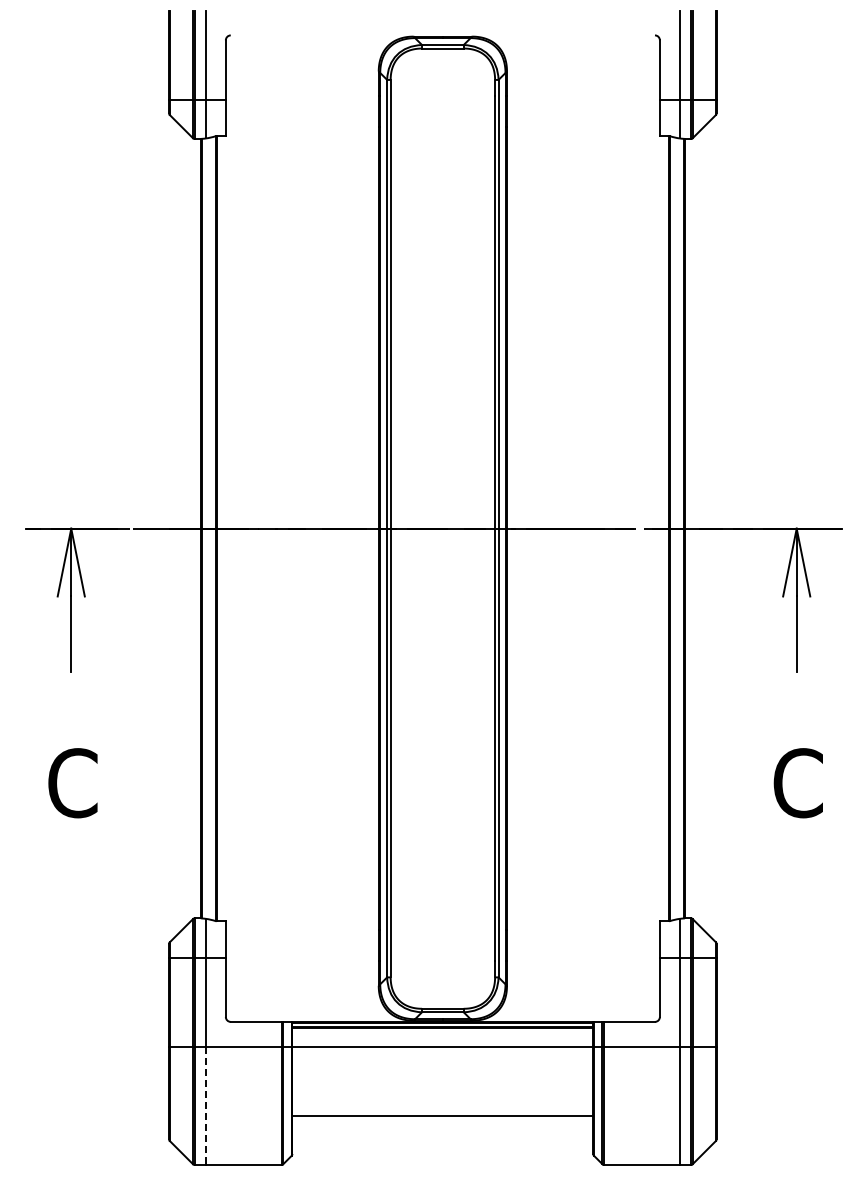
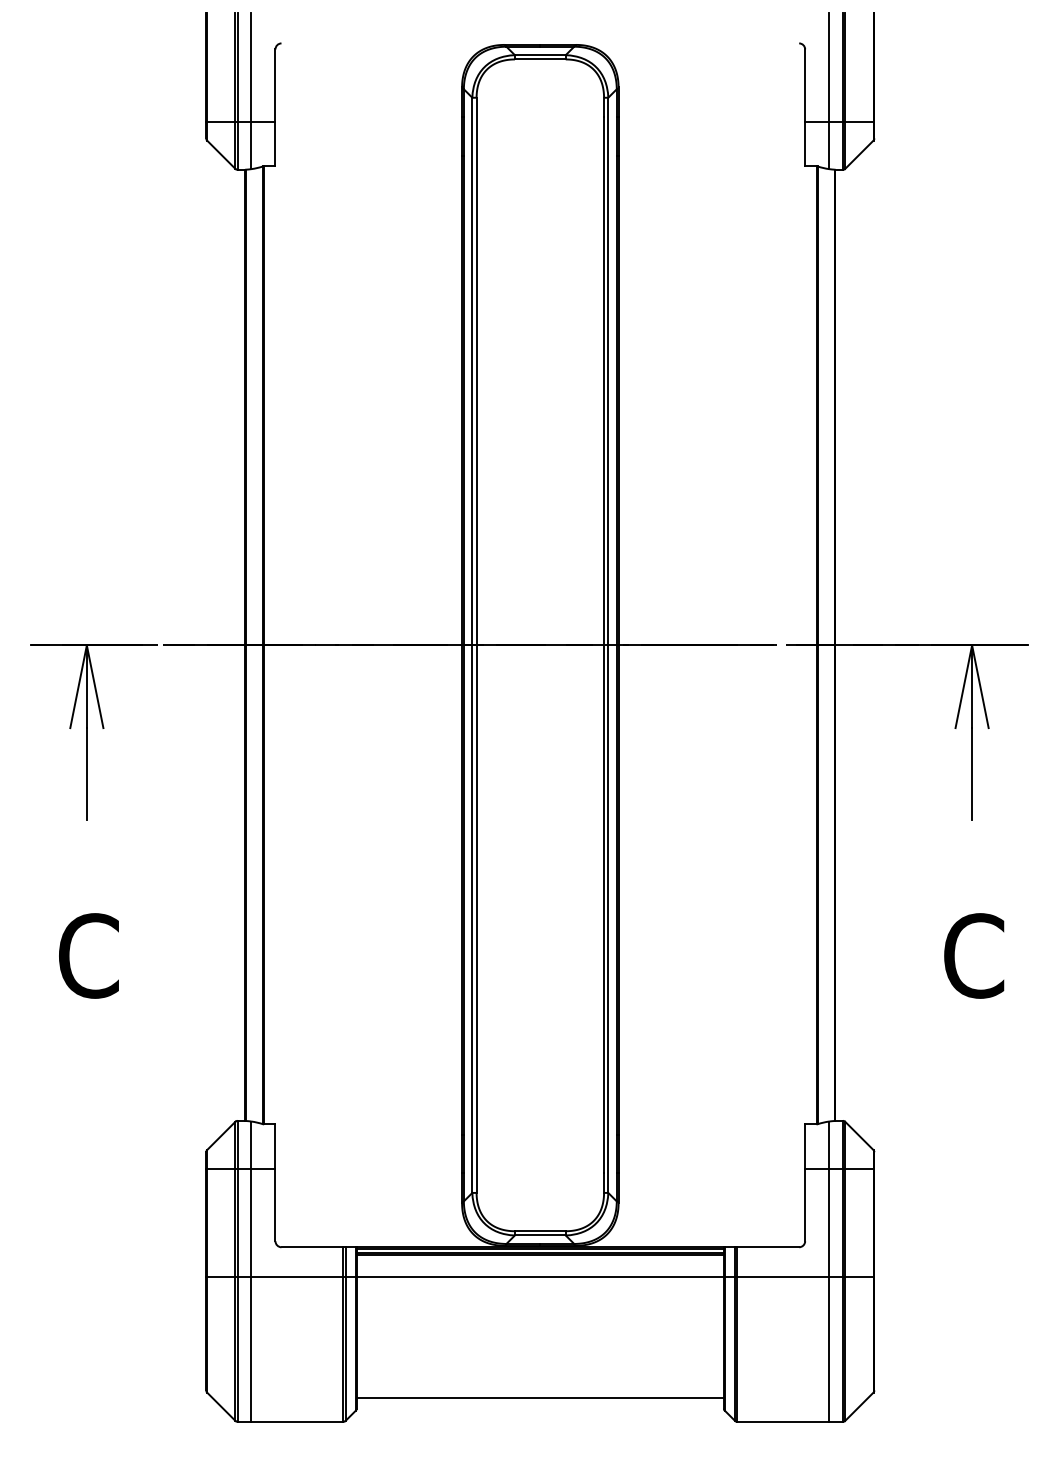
line: (206, 1106) -> (251, 1350), dashed -> solid
line: (442, 1116) -> (539, 1398), moved

